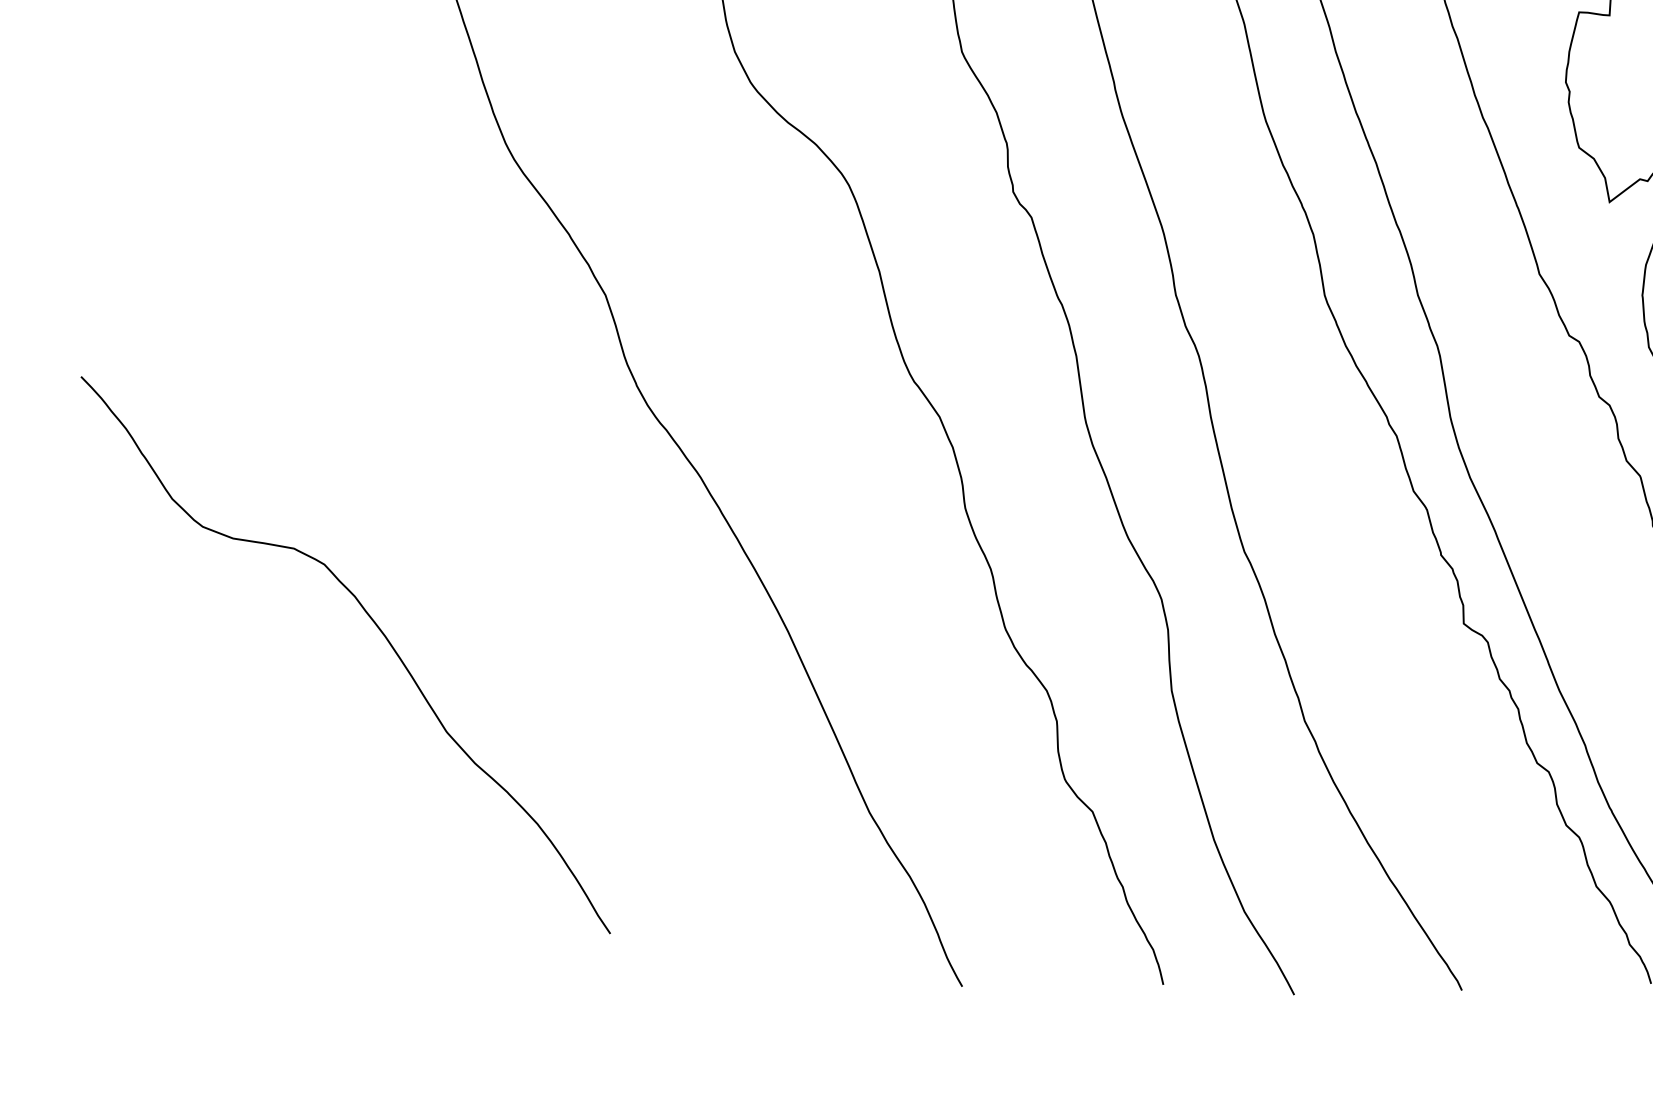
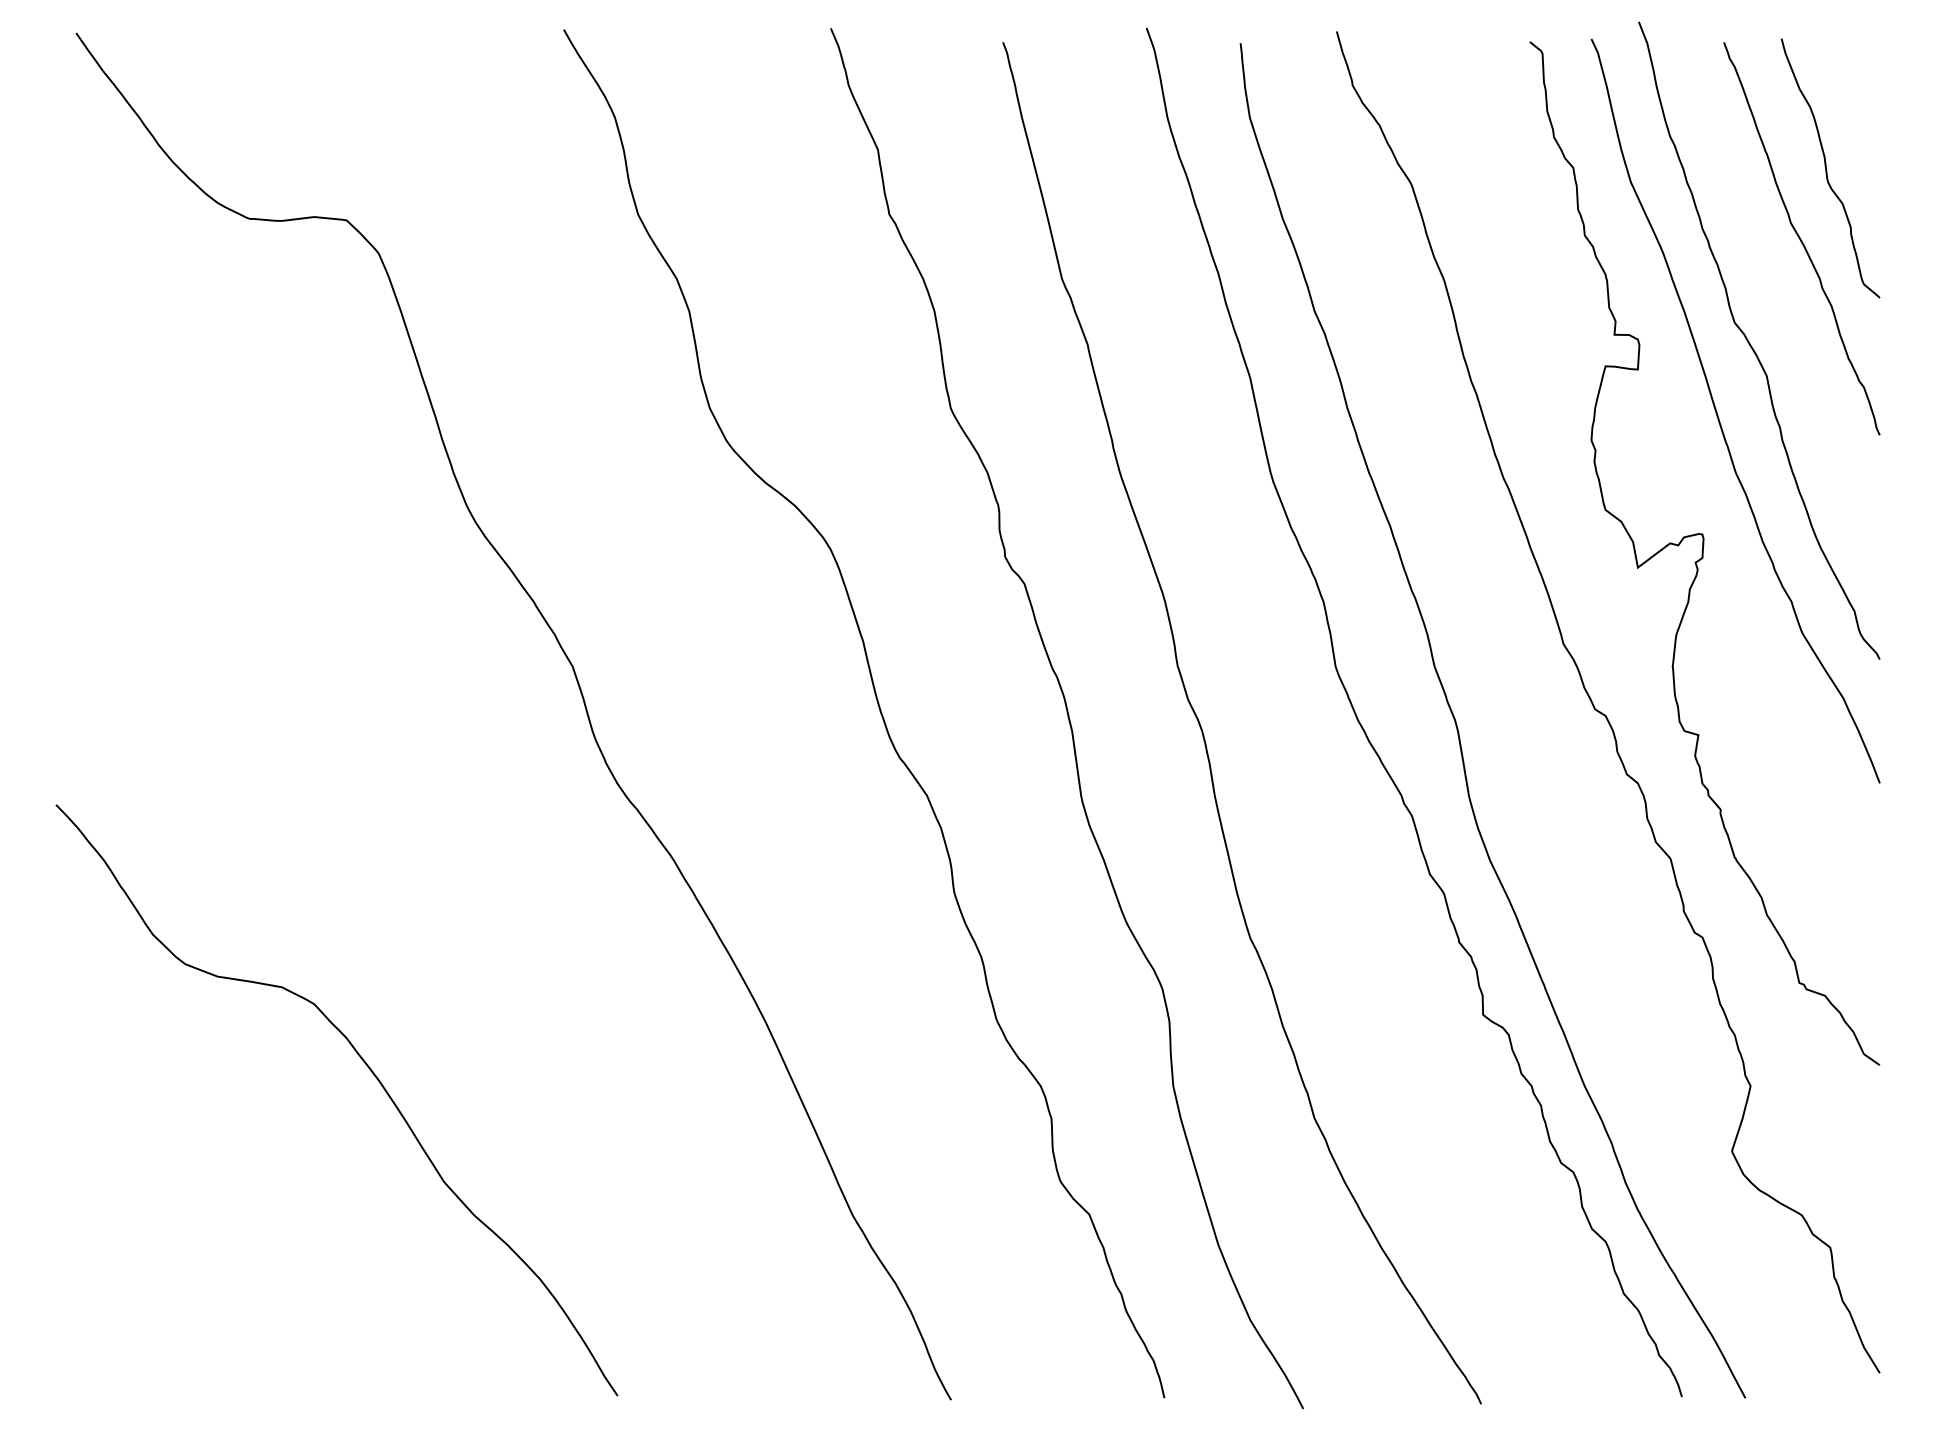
curve: (380, 631) -> (373, 1075), moved

